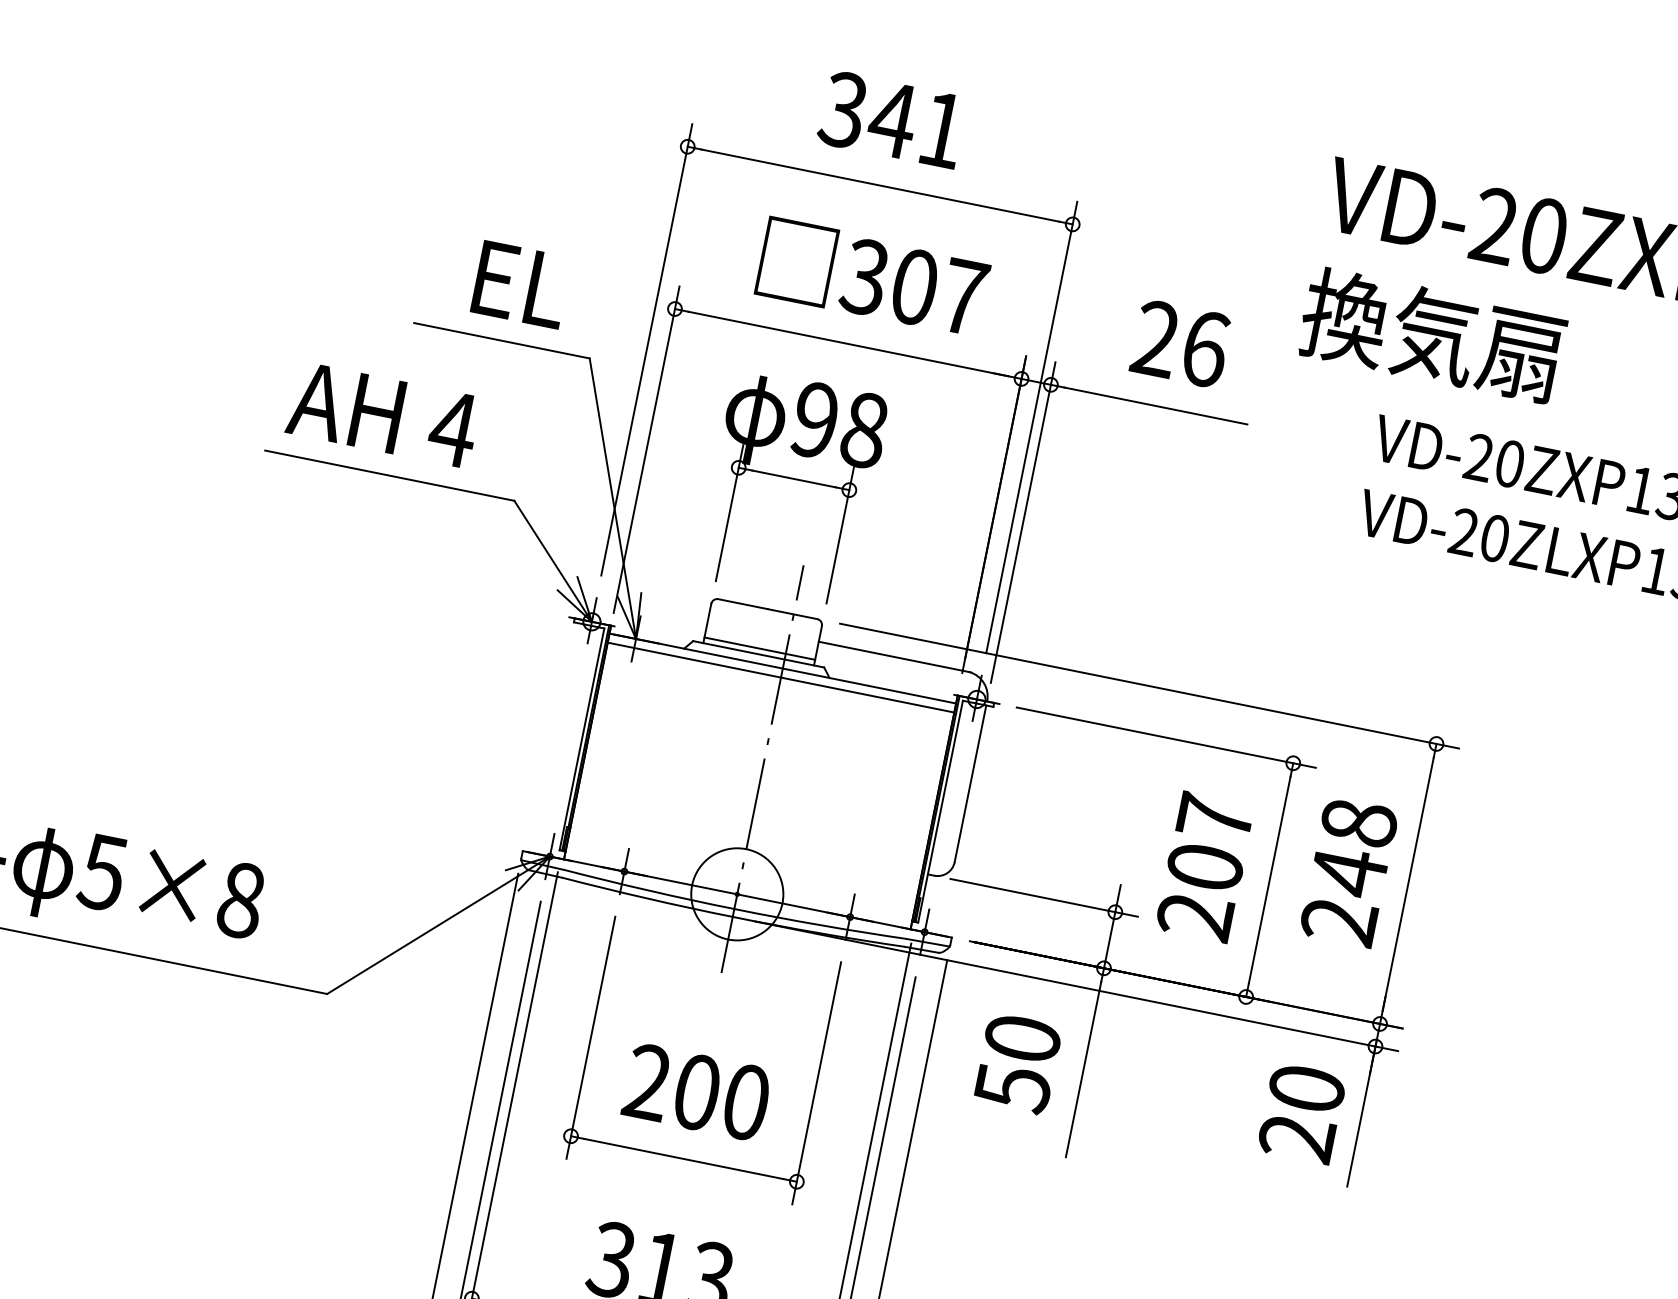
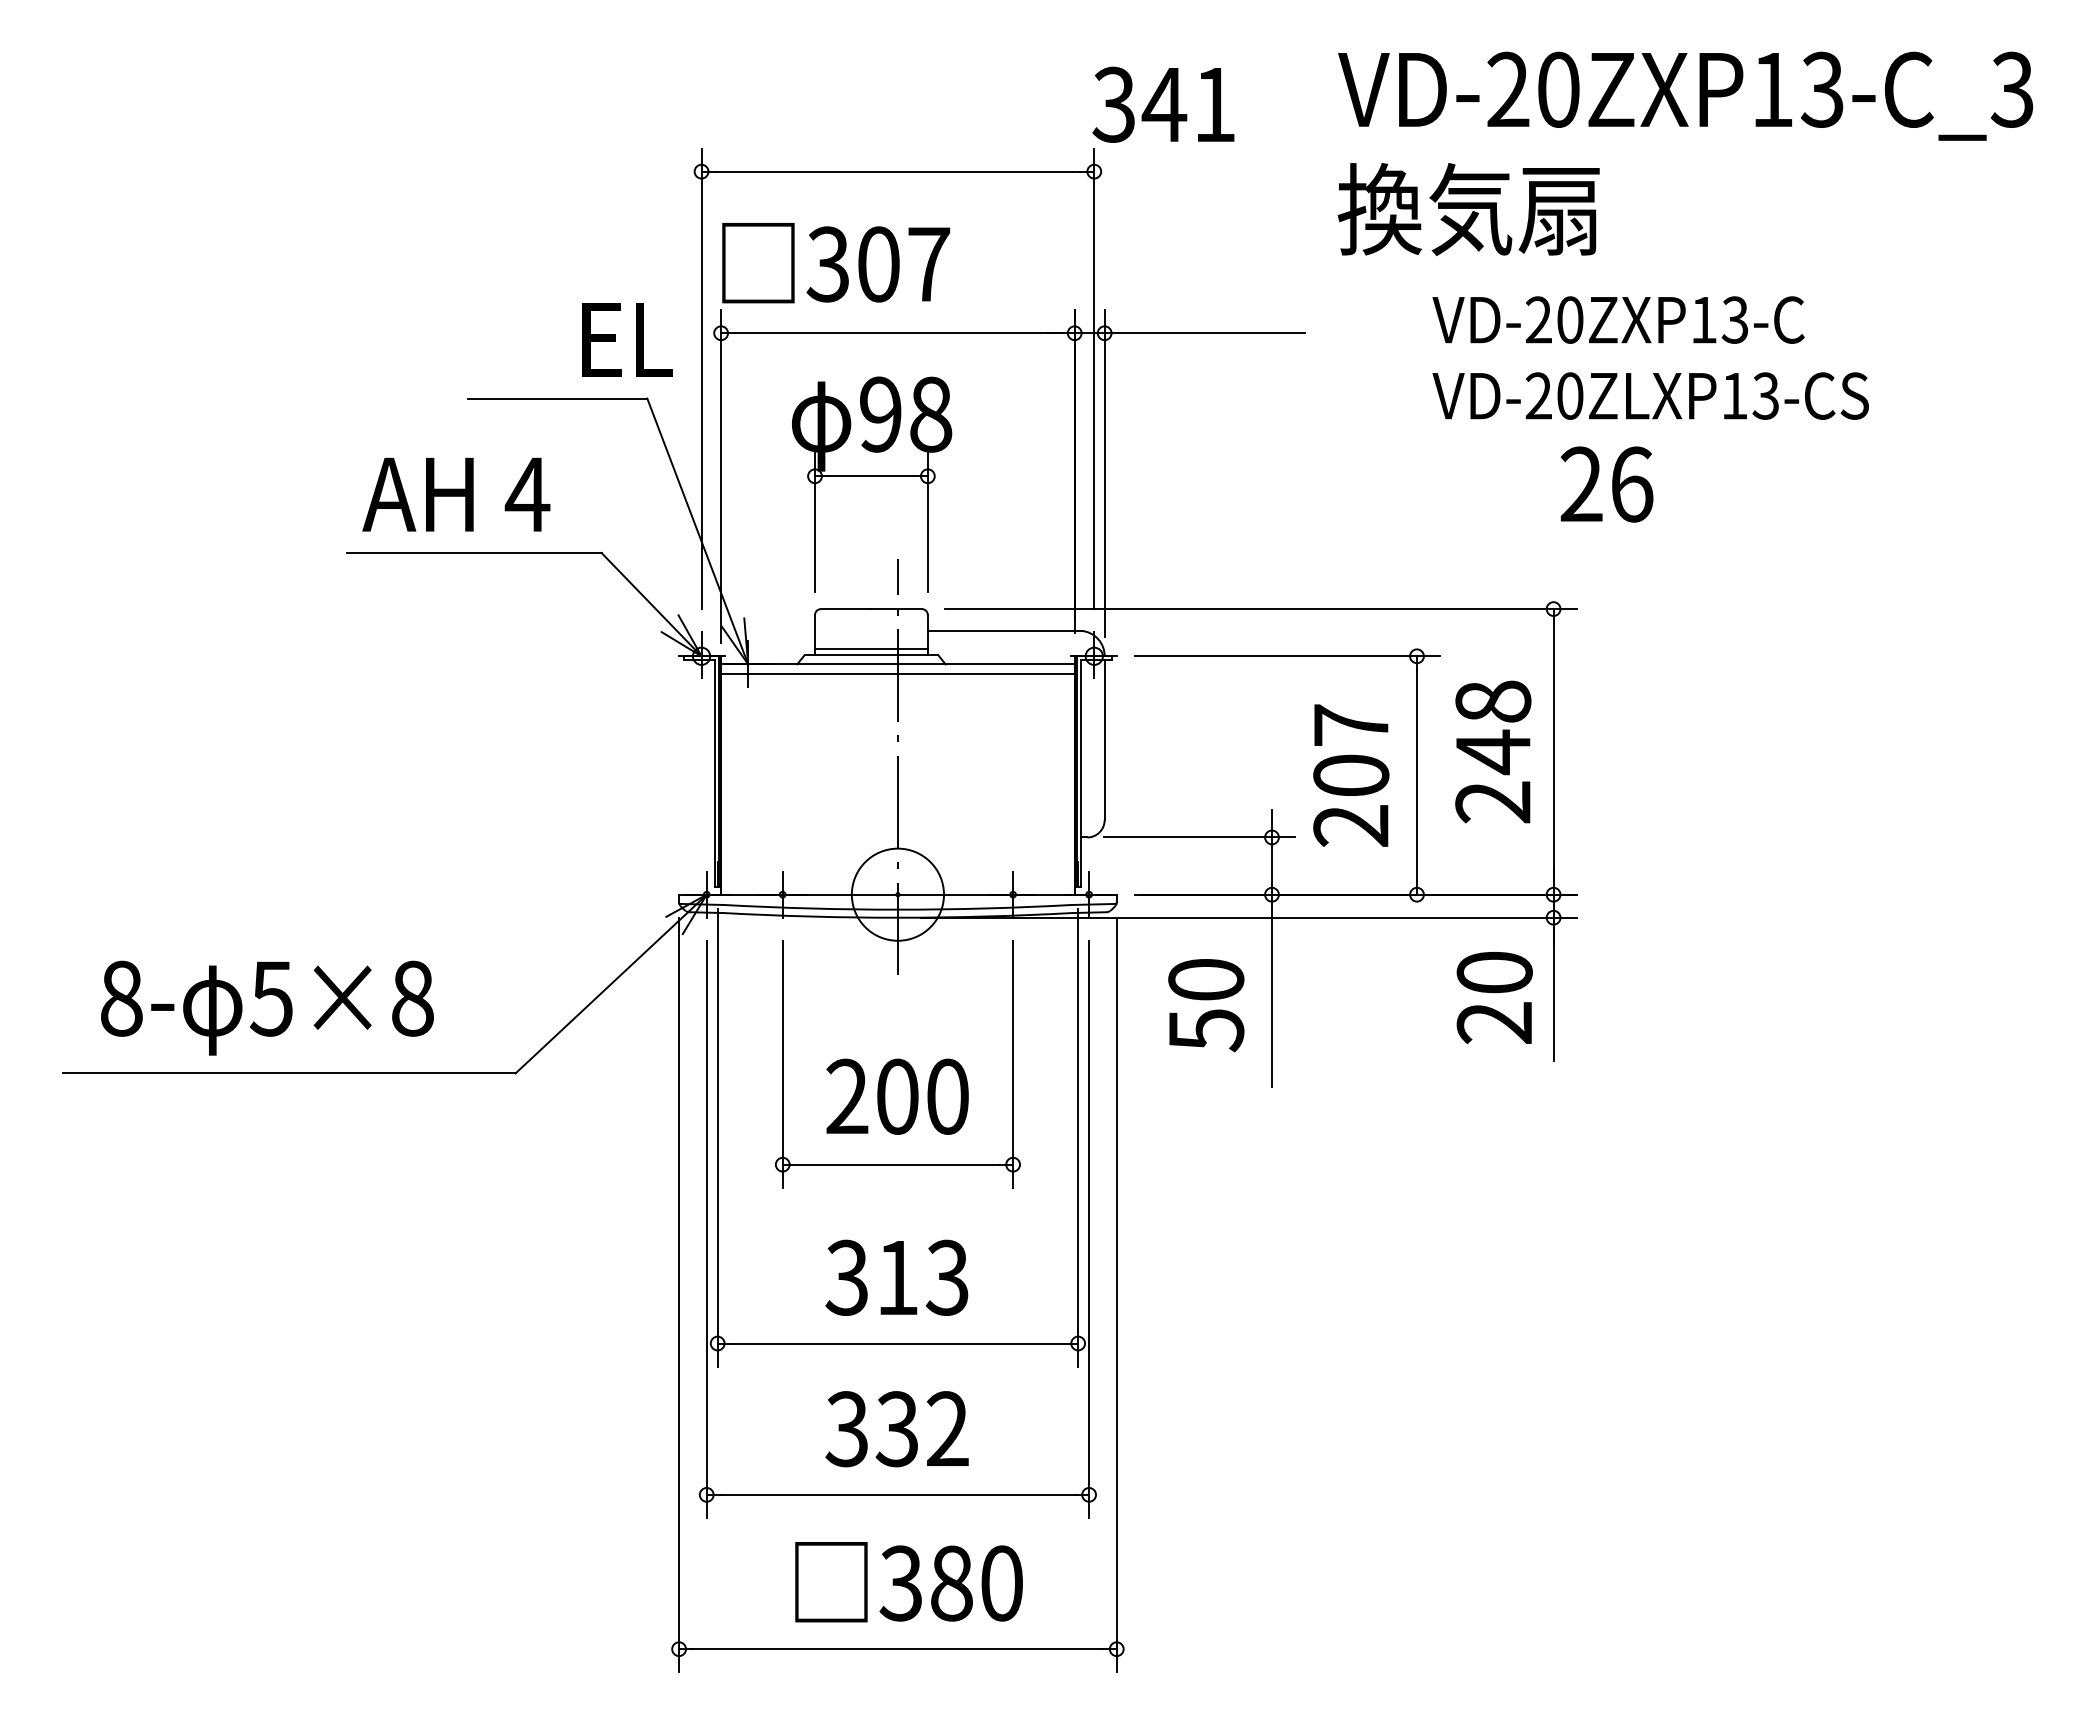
text: (892, 119) -> (1163, 104), moved
text: (873, 277) -> (836, 263), moved
text: (521, 284) -> (627, 339), moved
text: (1180, 343) -> (1606, 484), moved

